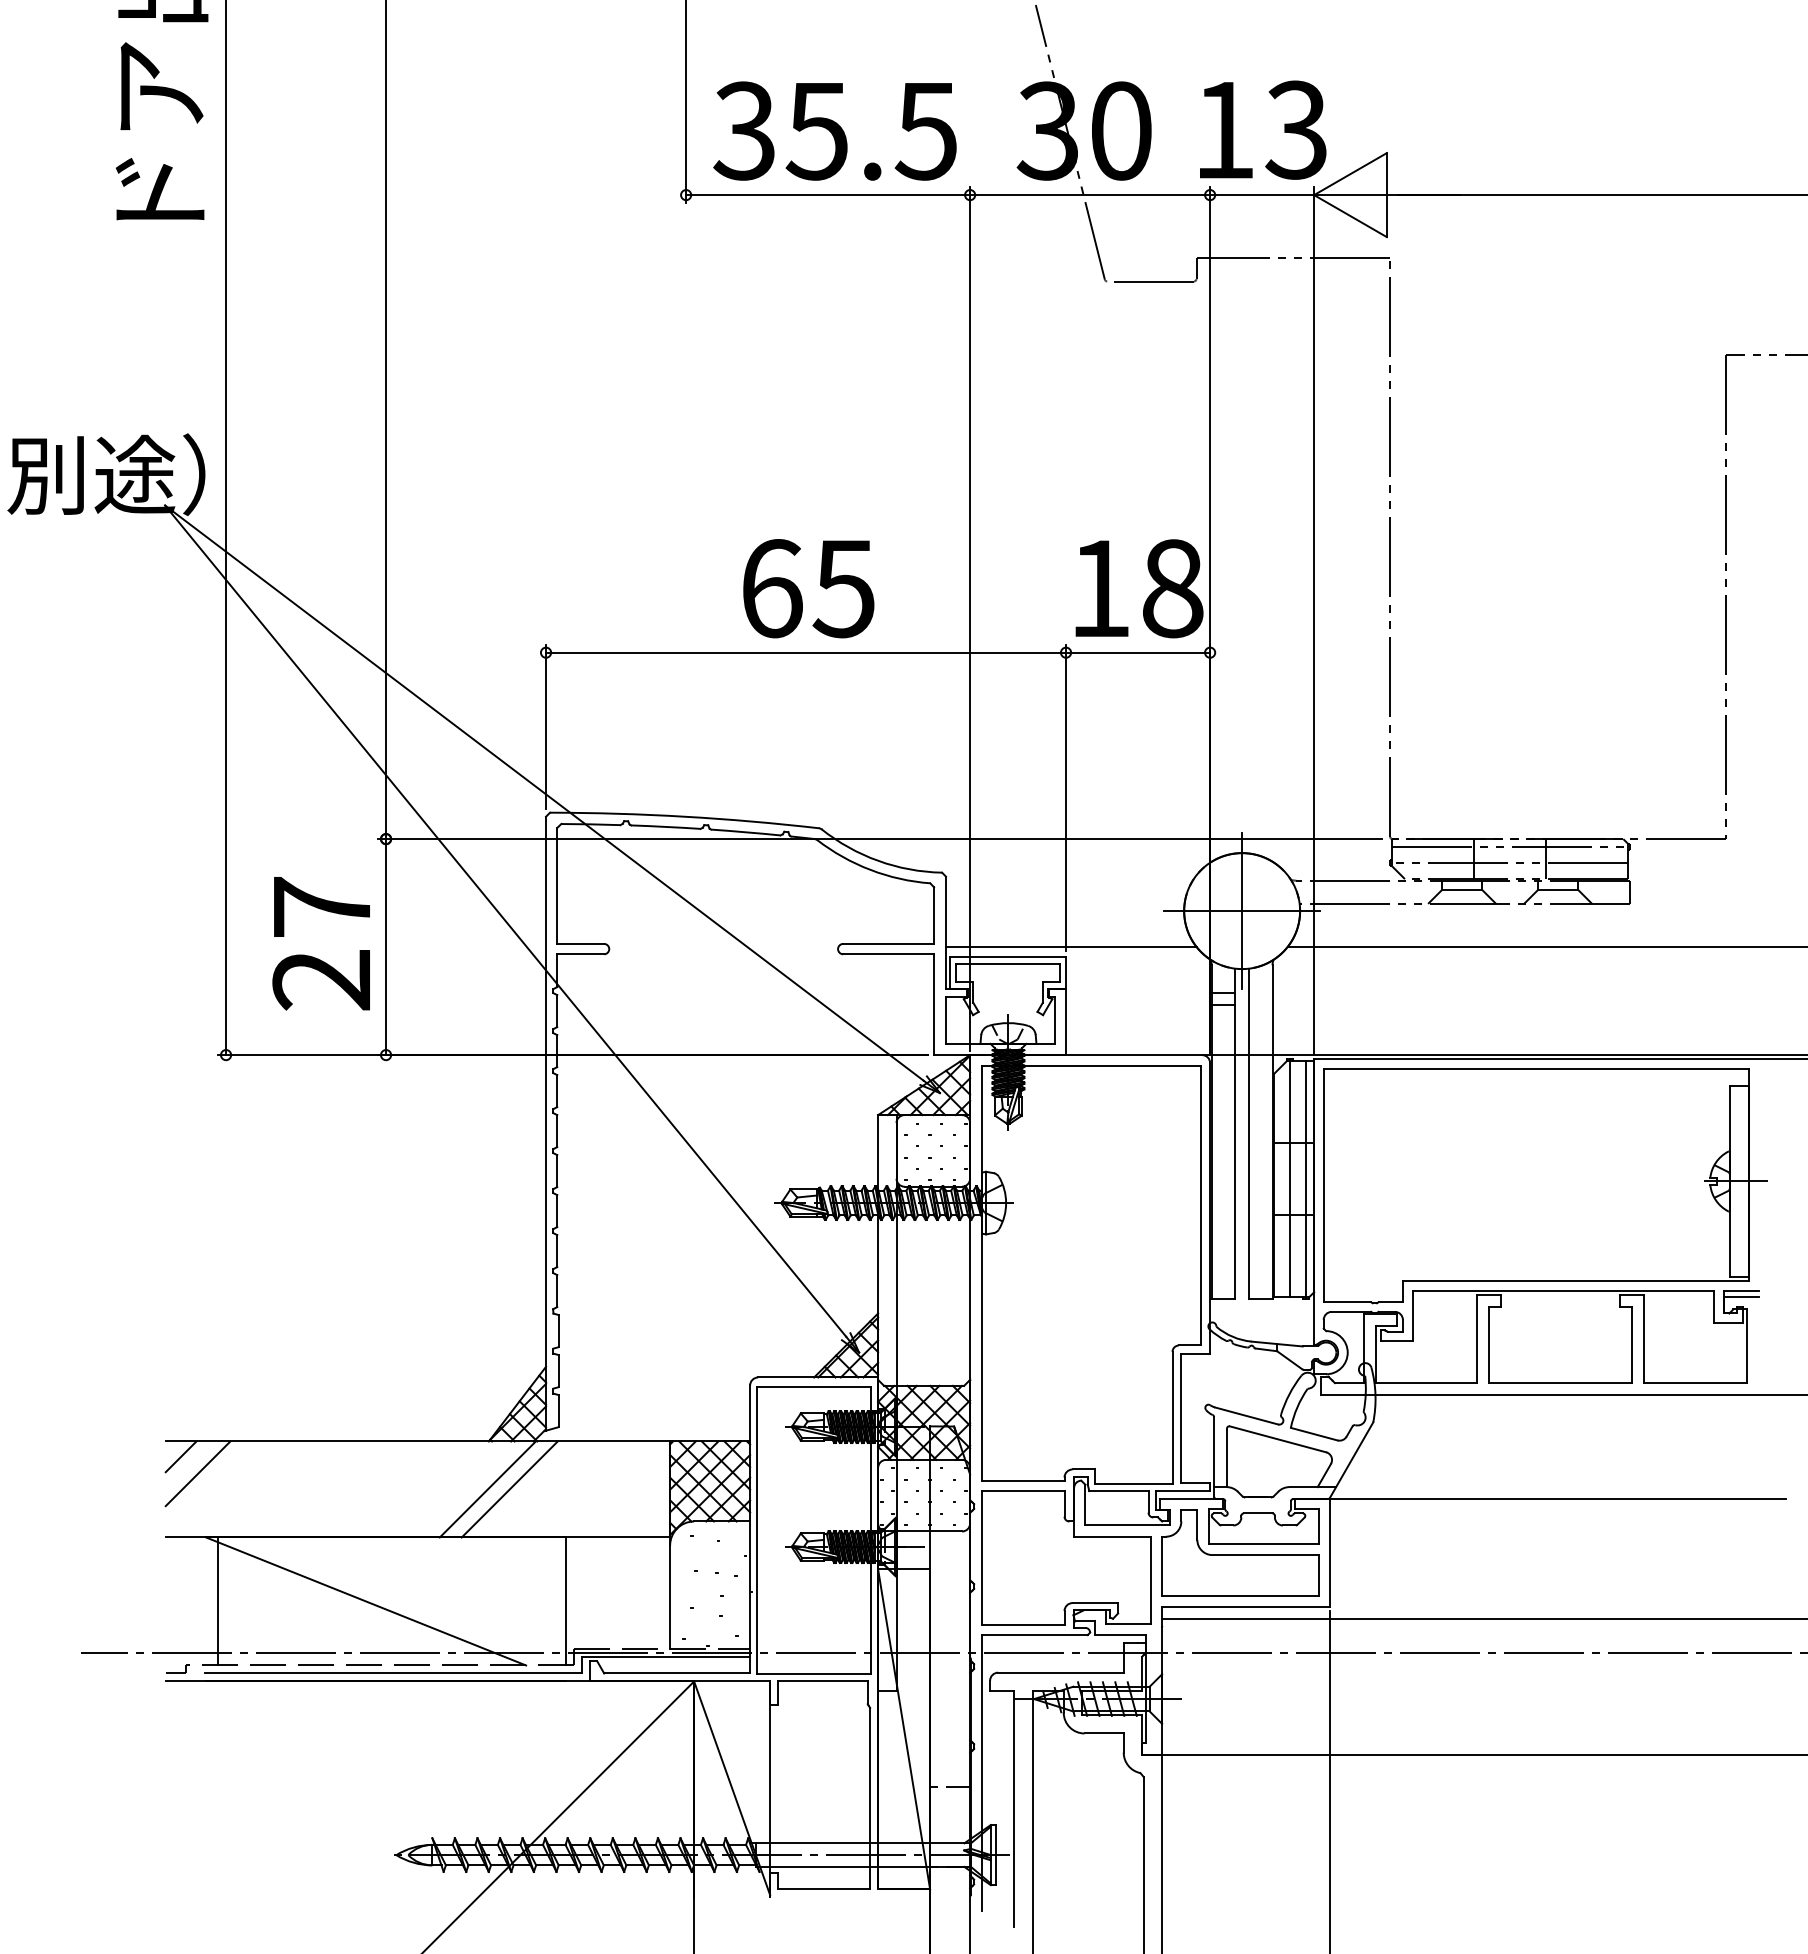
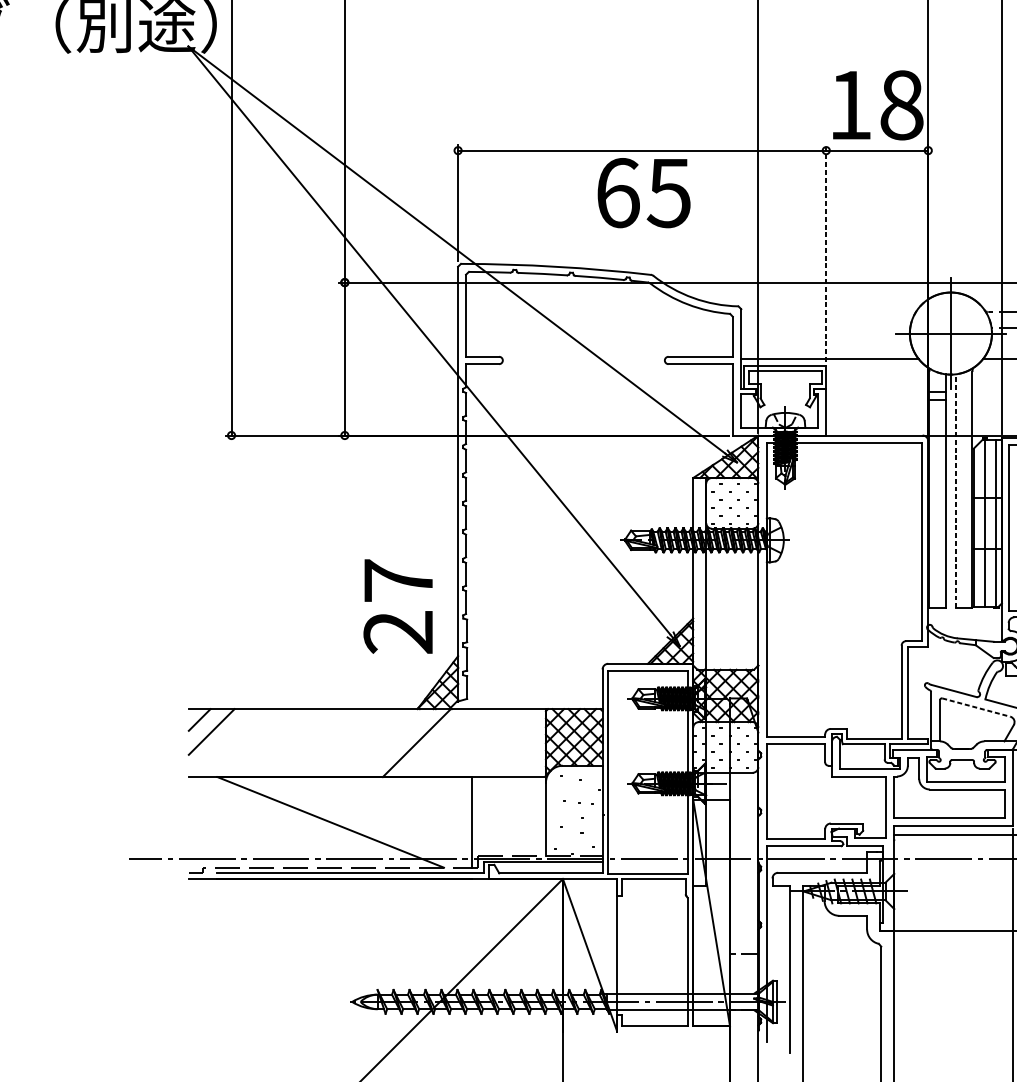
text: (808, 588) -> (643, 192), moved
line: (1066, 797) -> (826, 253), solid -> dashed
text: (320, 943) -> (397, 606), moved
line: (1249, 1133) -> (956, 491), solid -> dashed
line: (1278, 1439) -> (976, 707), solid -> dashed
line: (509, 1489) -> (432, 743), removed
line: (218, 1601) -> (226, 822), removed

